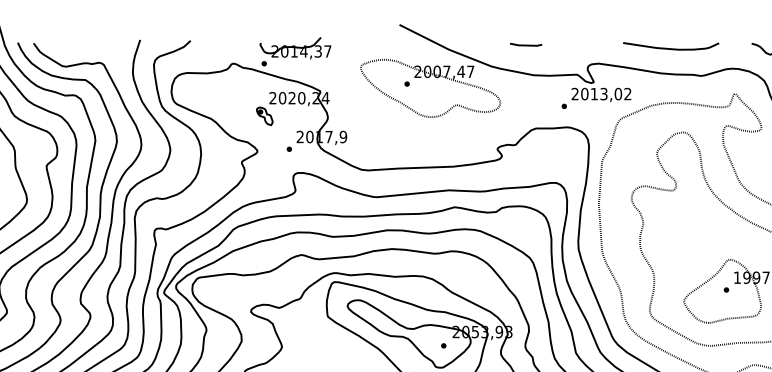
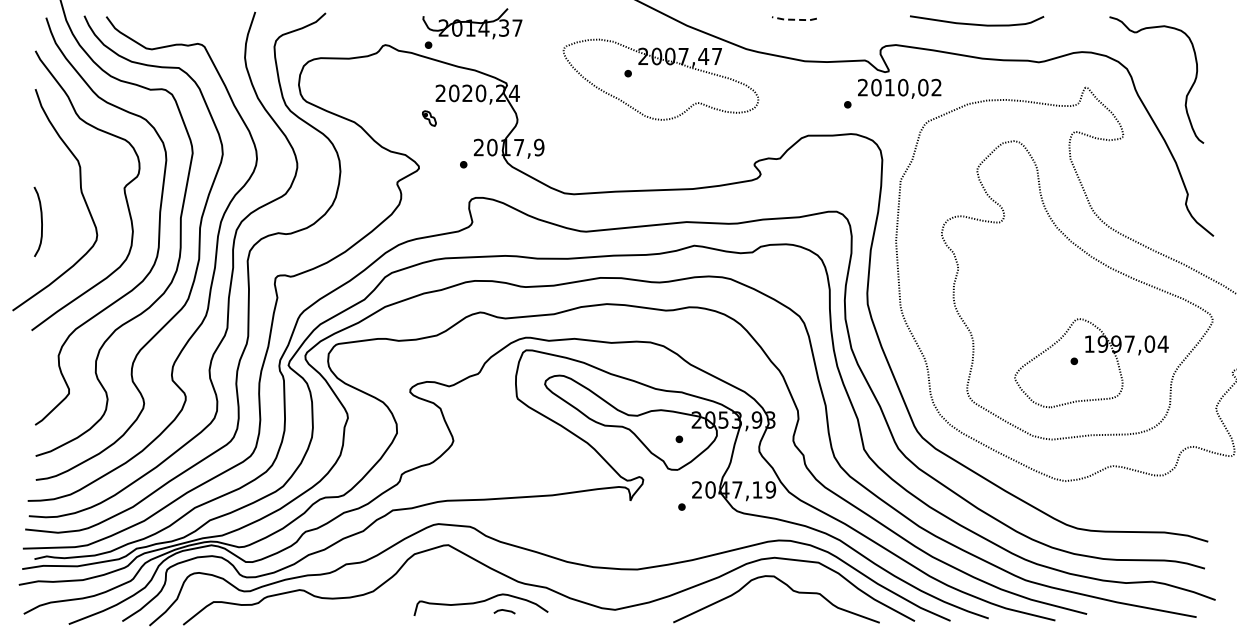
line: (525, 45) -> (793, 19), solid -> dashed
curve: (670, 48) -> (976, 23), moved
text: (604, 94) -> (903, 87), 2013,02 -> 2010,02
part: (264, 116) -> (429, 118), size x0.6

